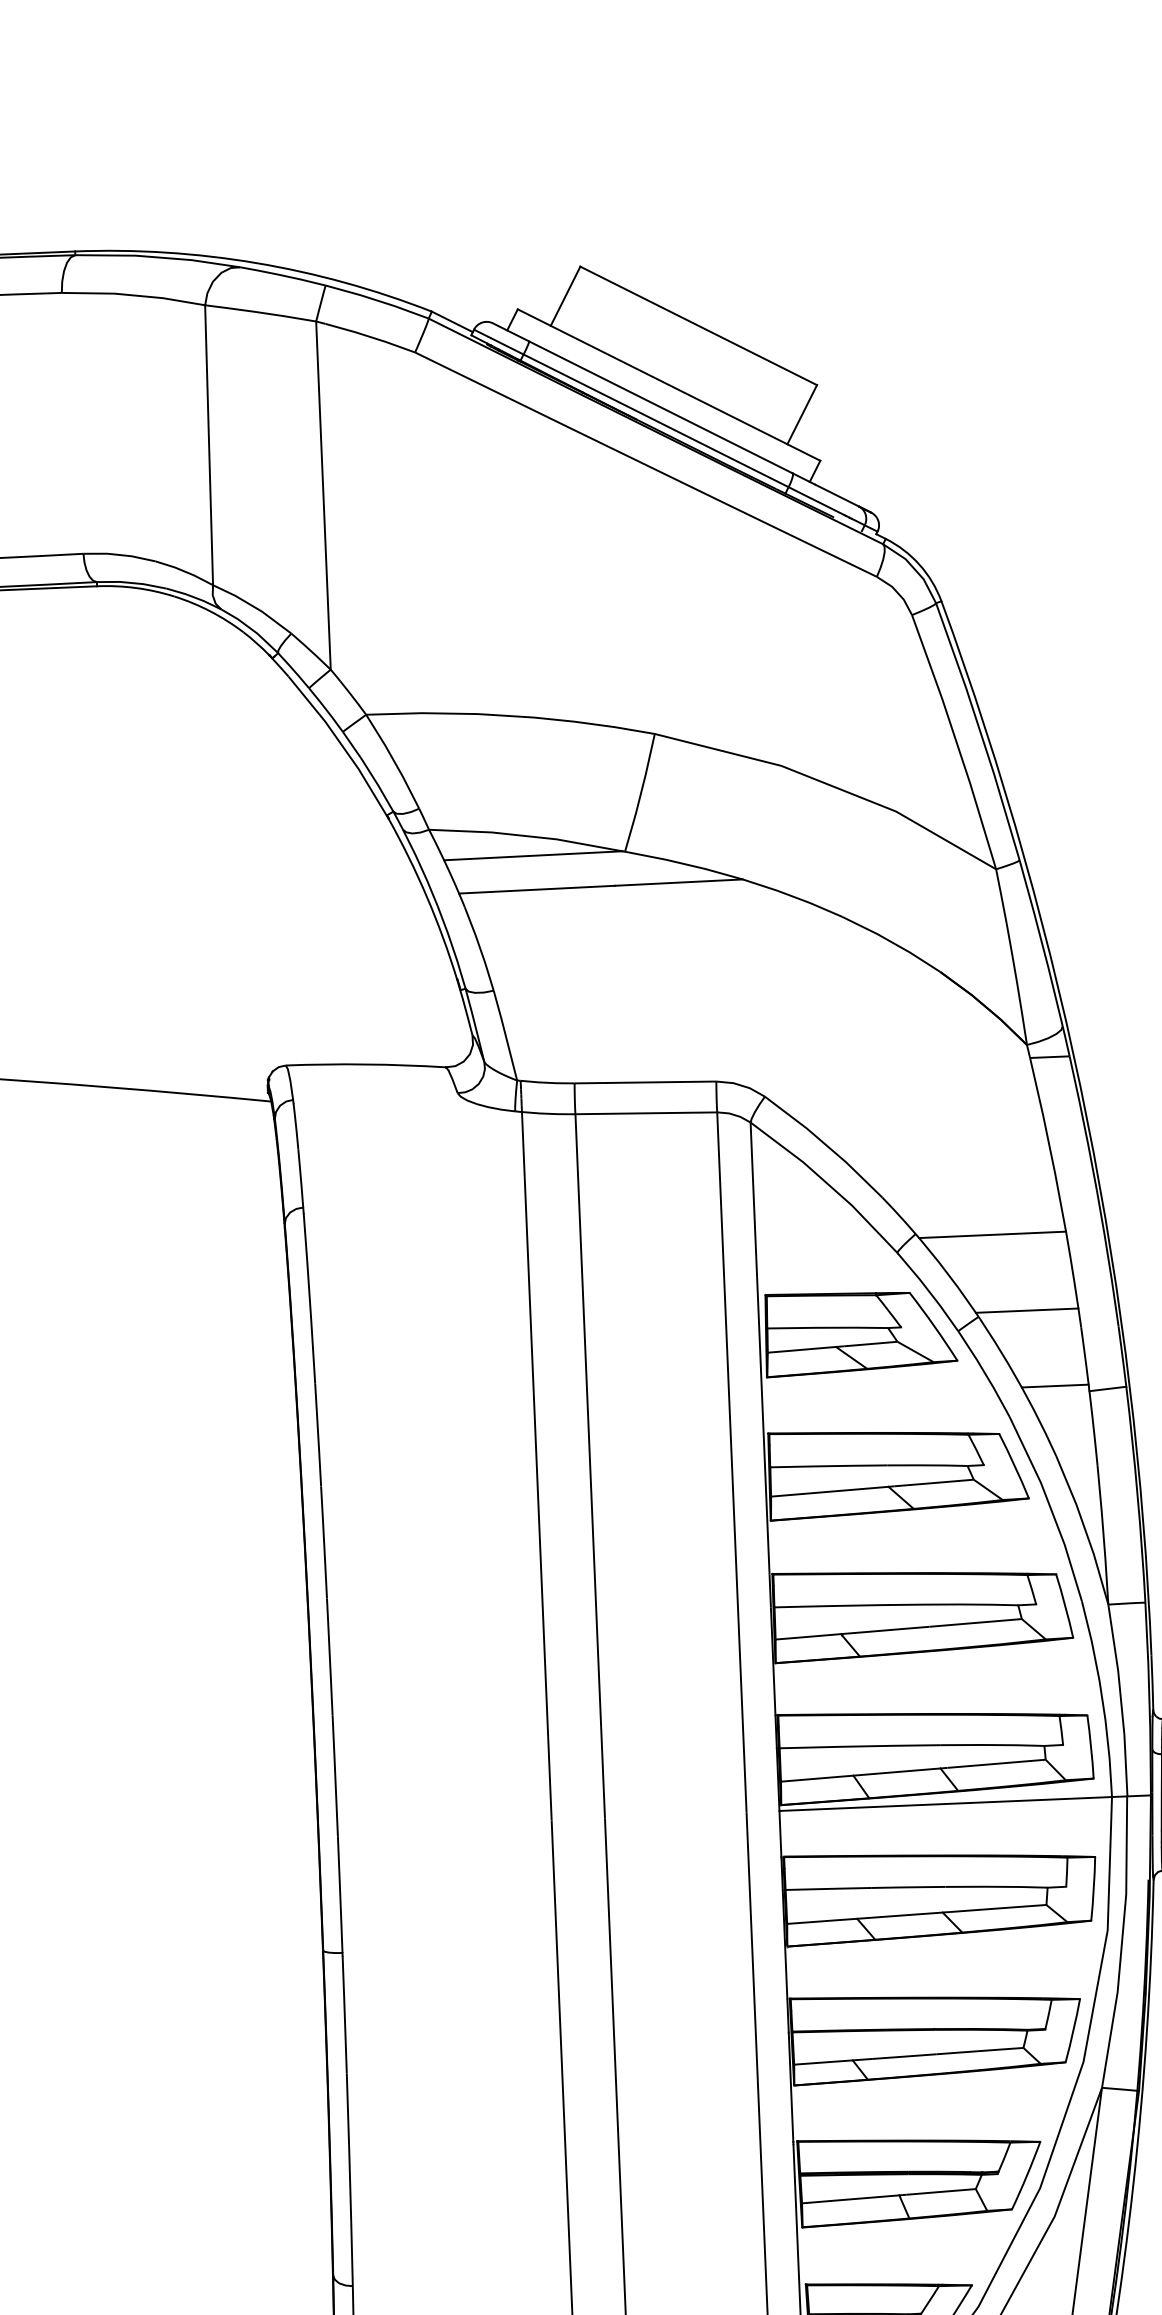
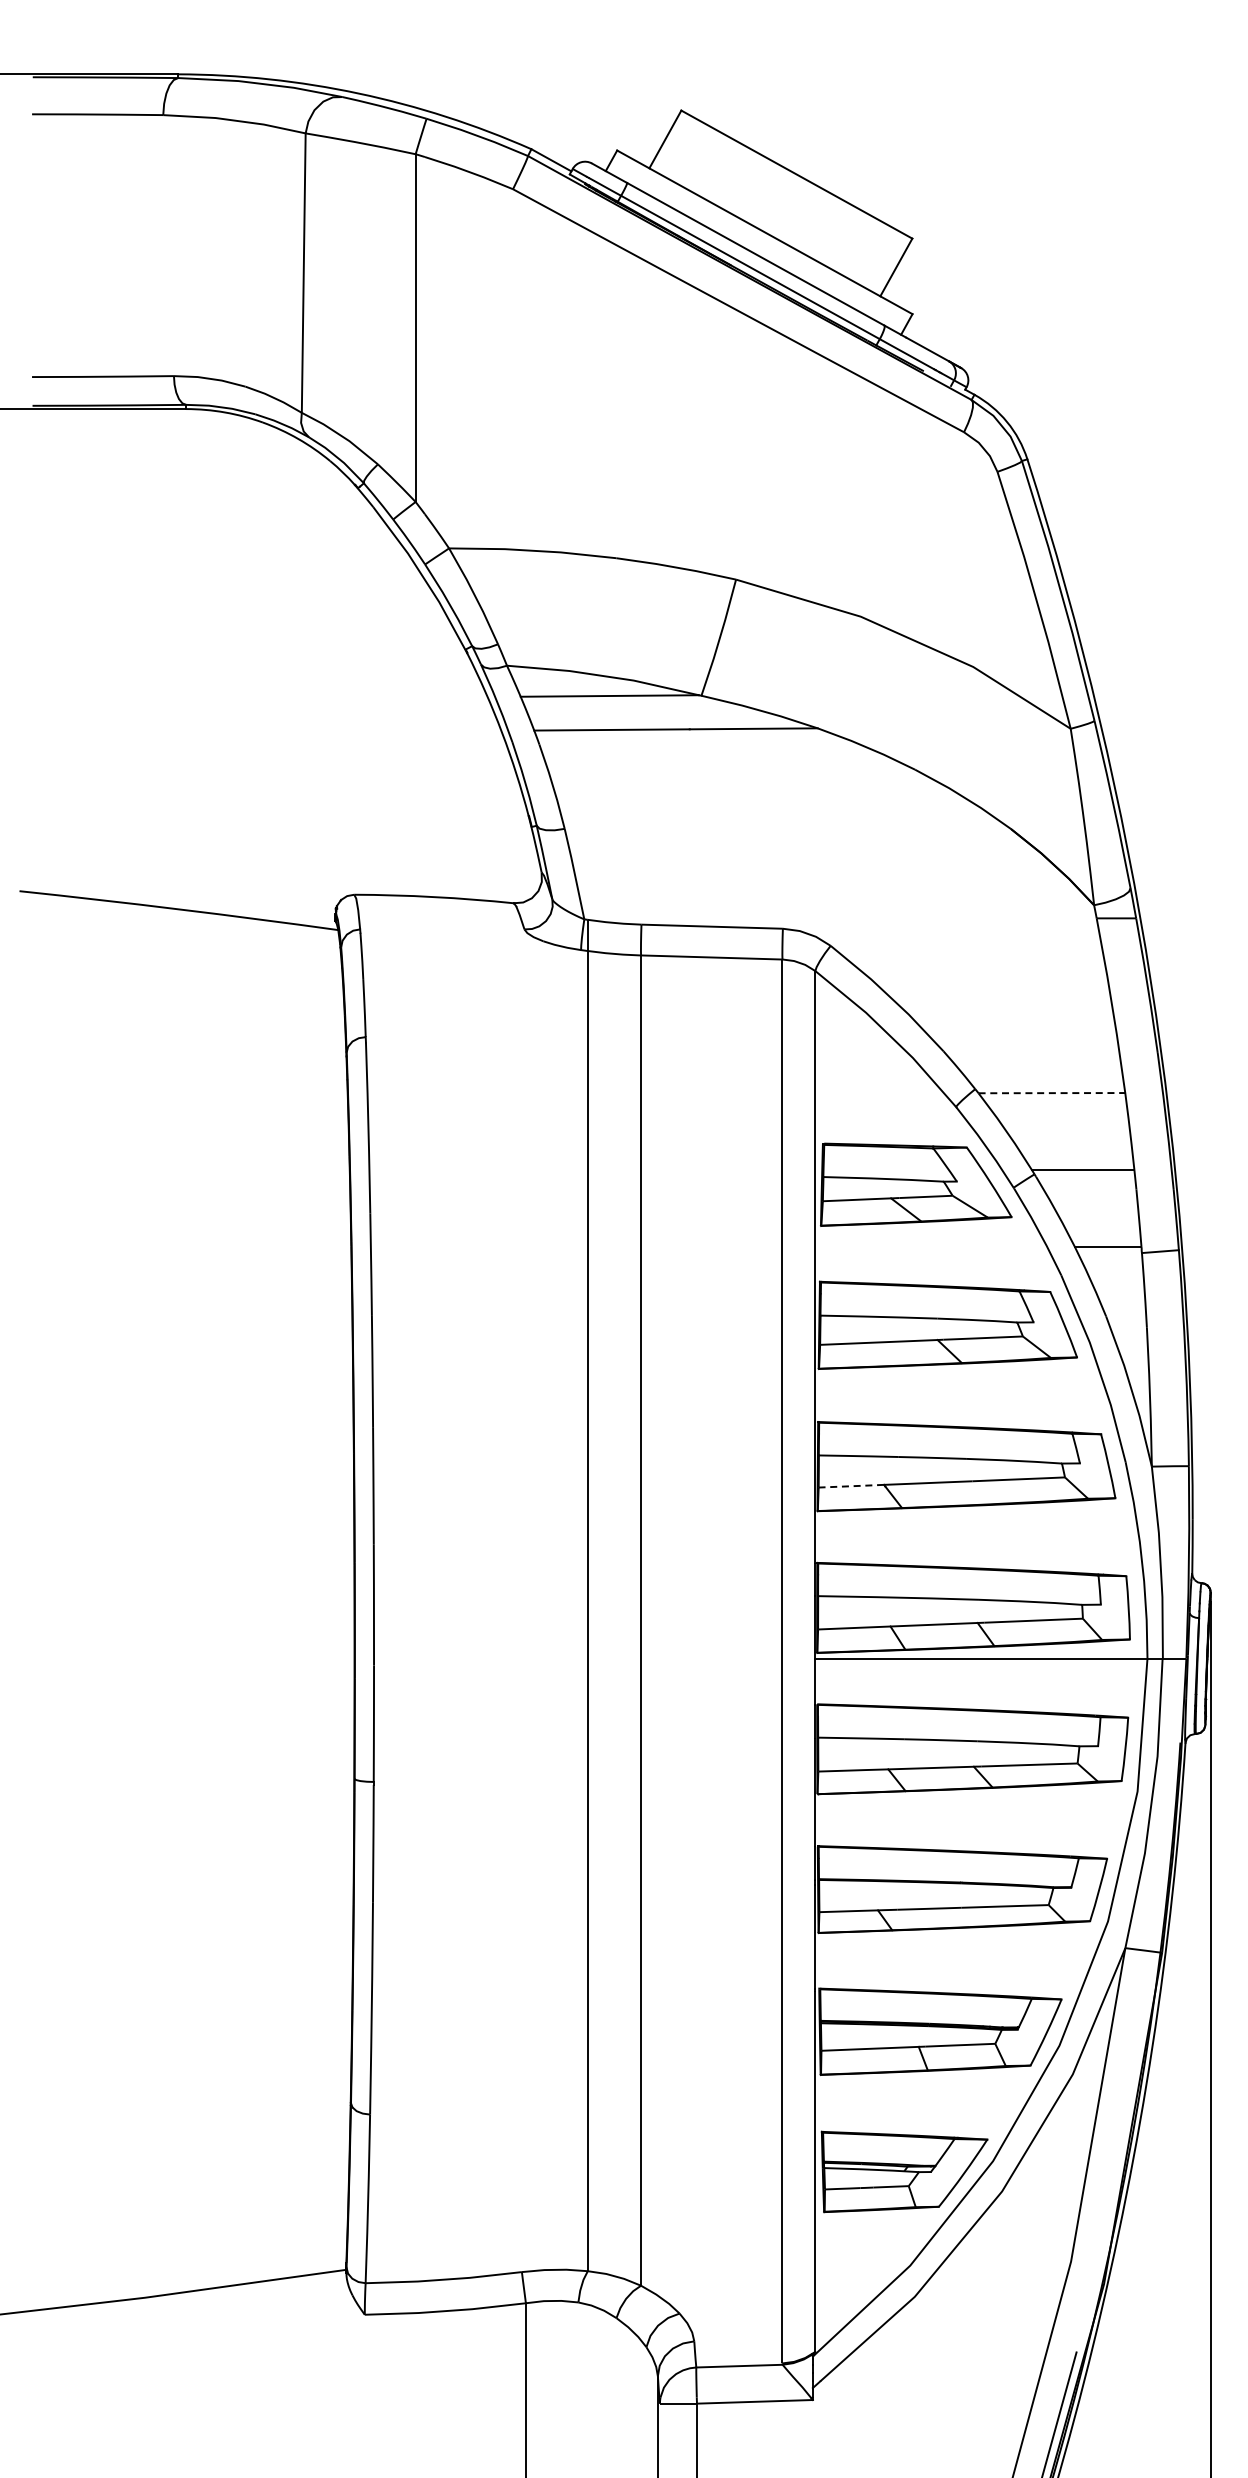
line: (993, 1235) -> (1052, 1093), solid -> dashed
line: (808, 1637) -> (851, 1486), solid -> dashed

